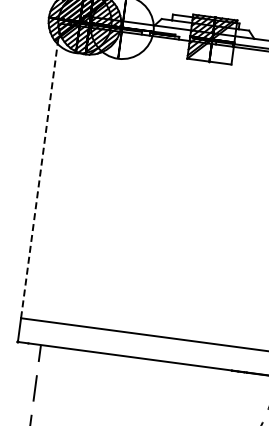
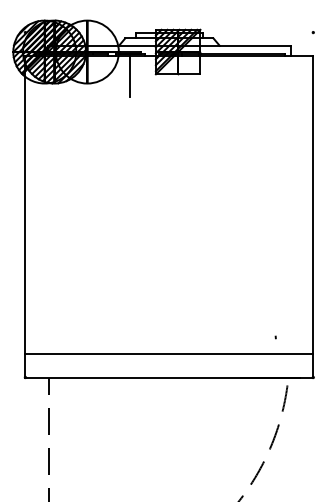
line: (161, 56) -> (130, 75), added
line: (40, 171) -> (25, 205), dashed -> solid

